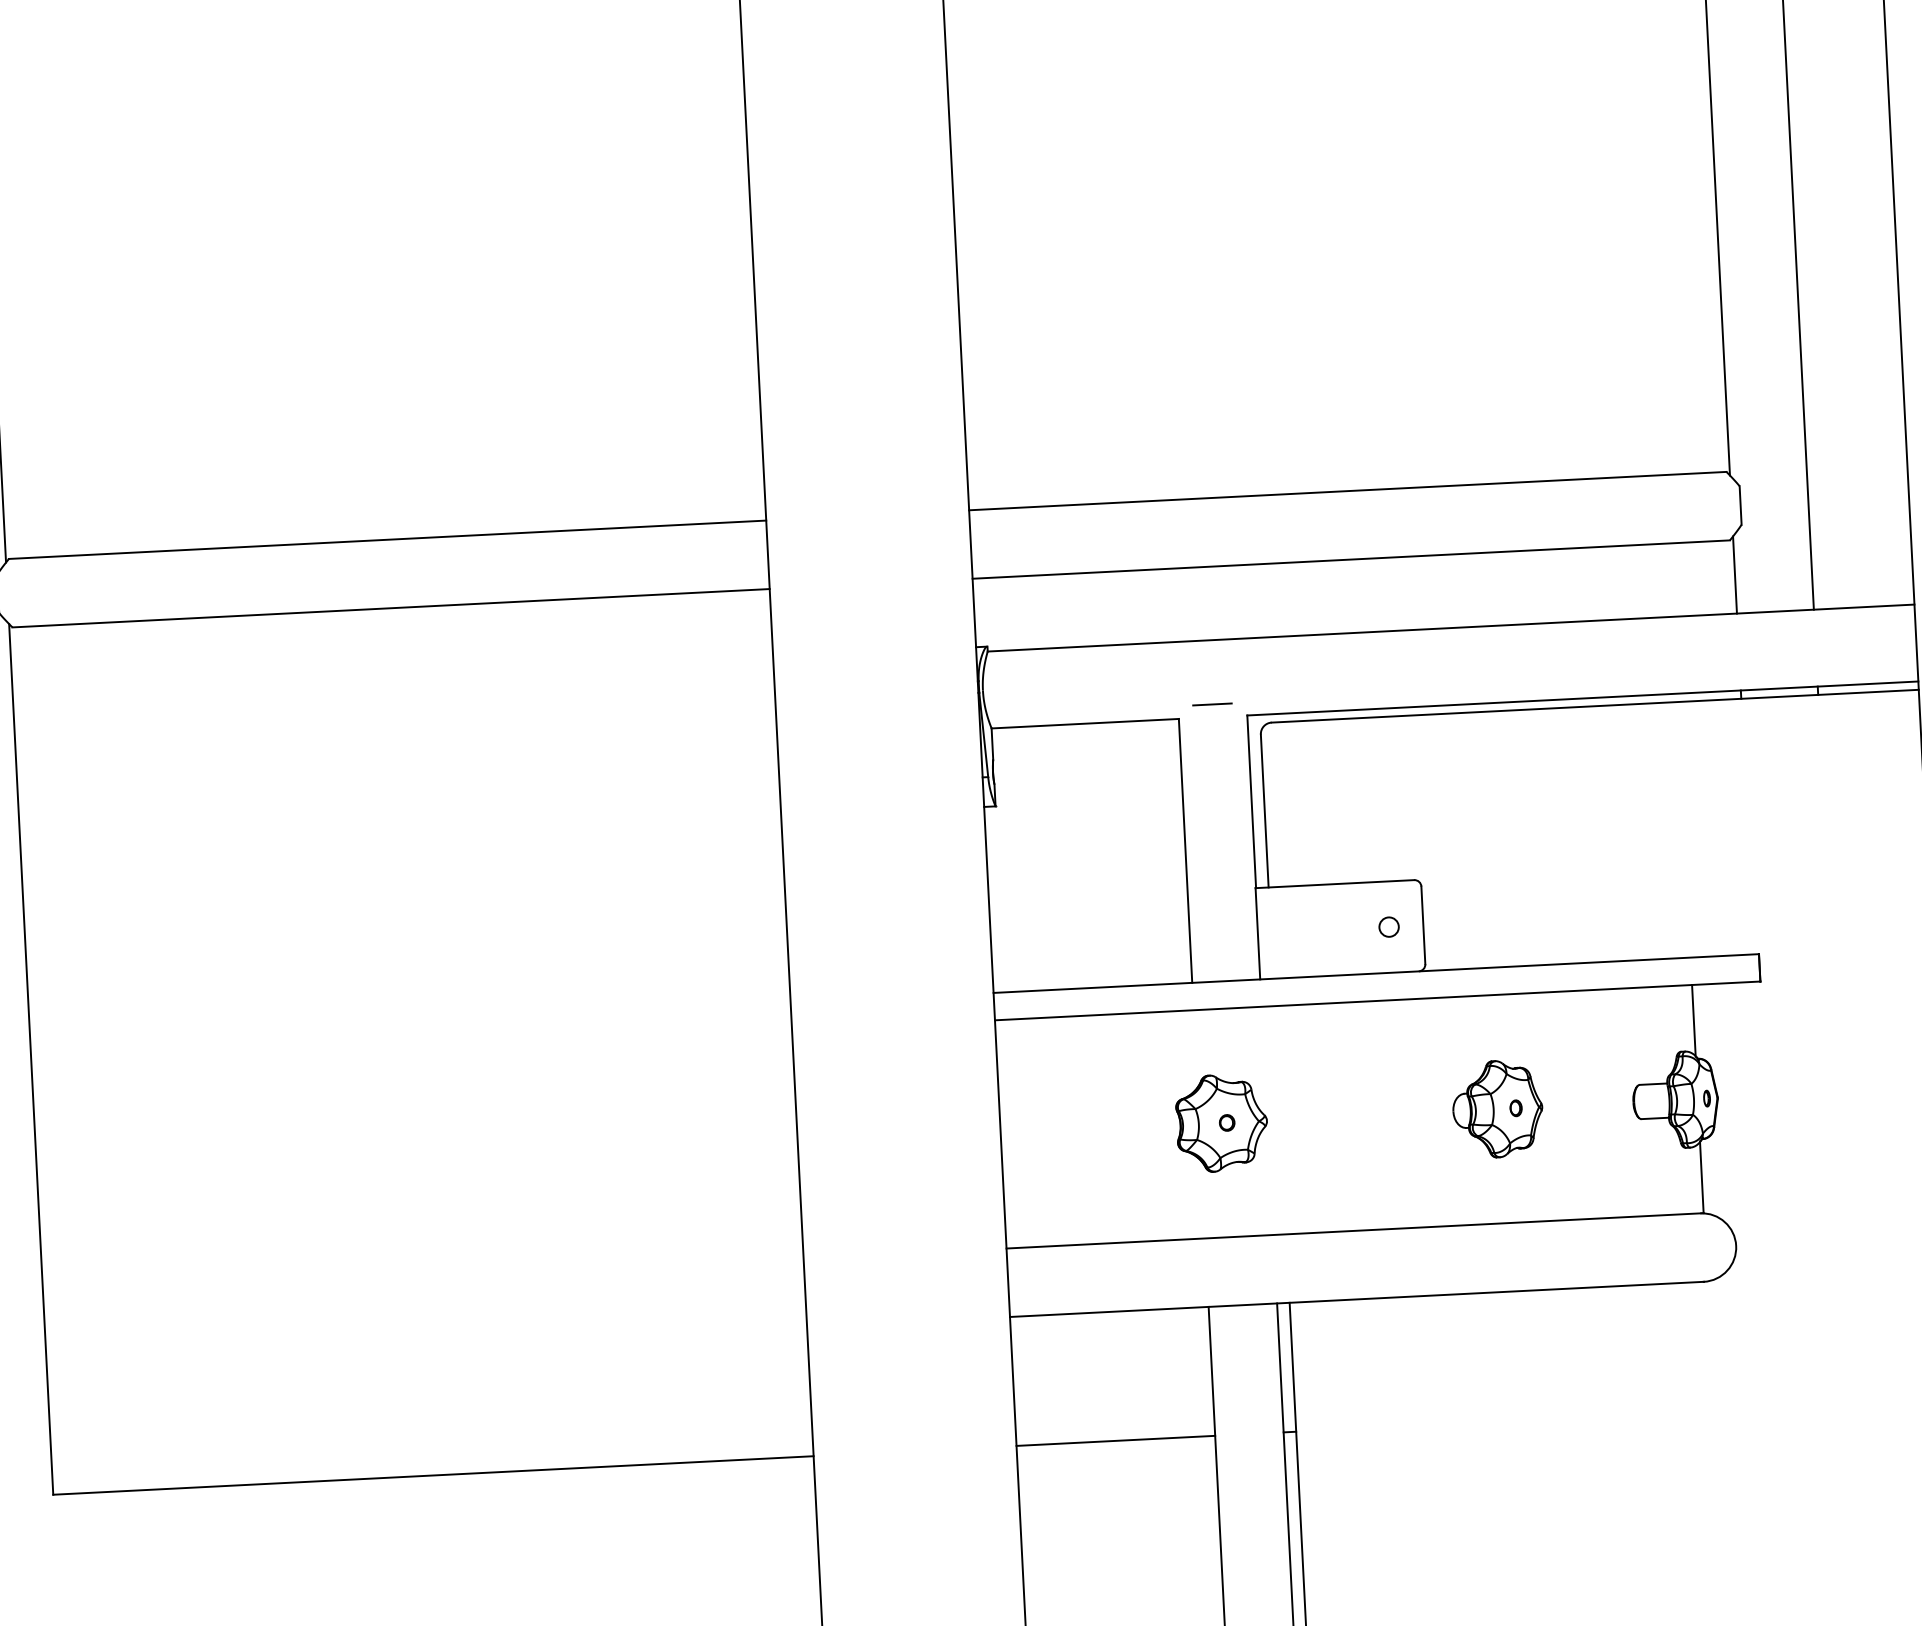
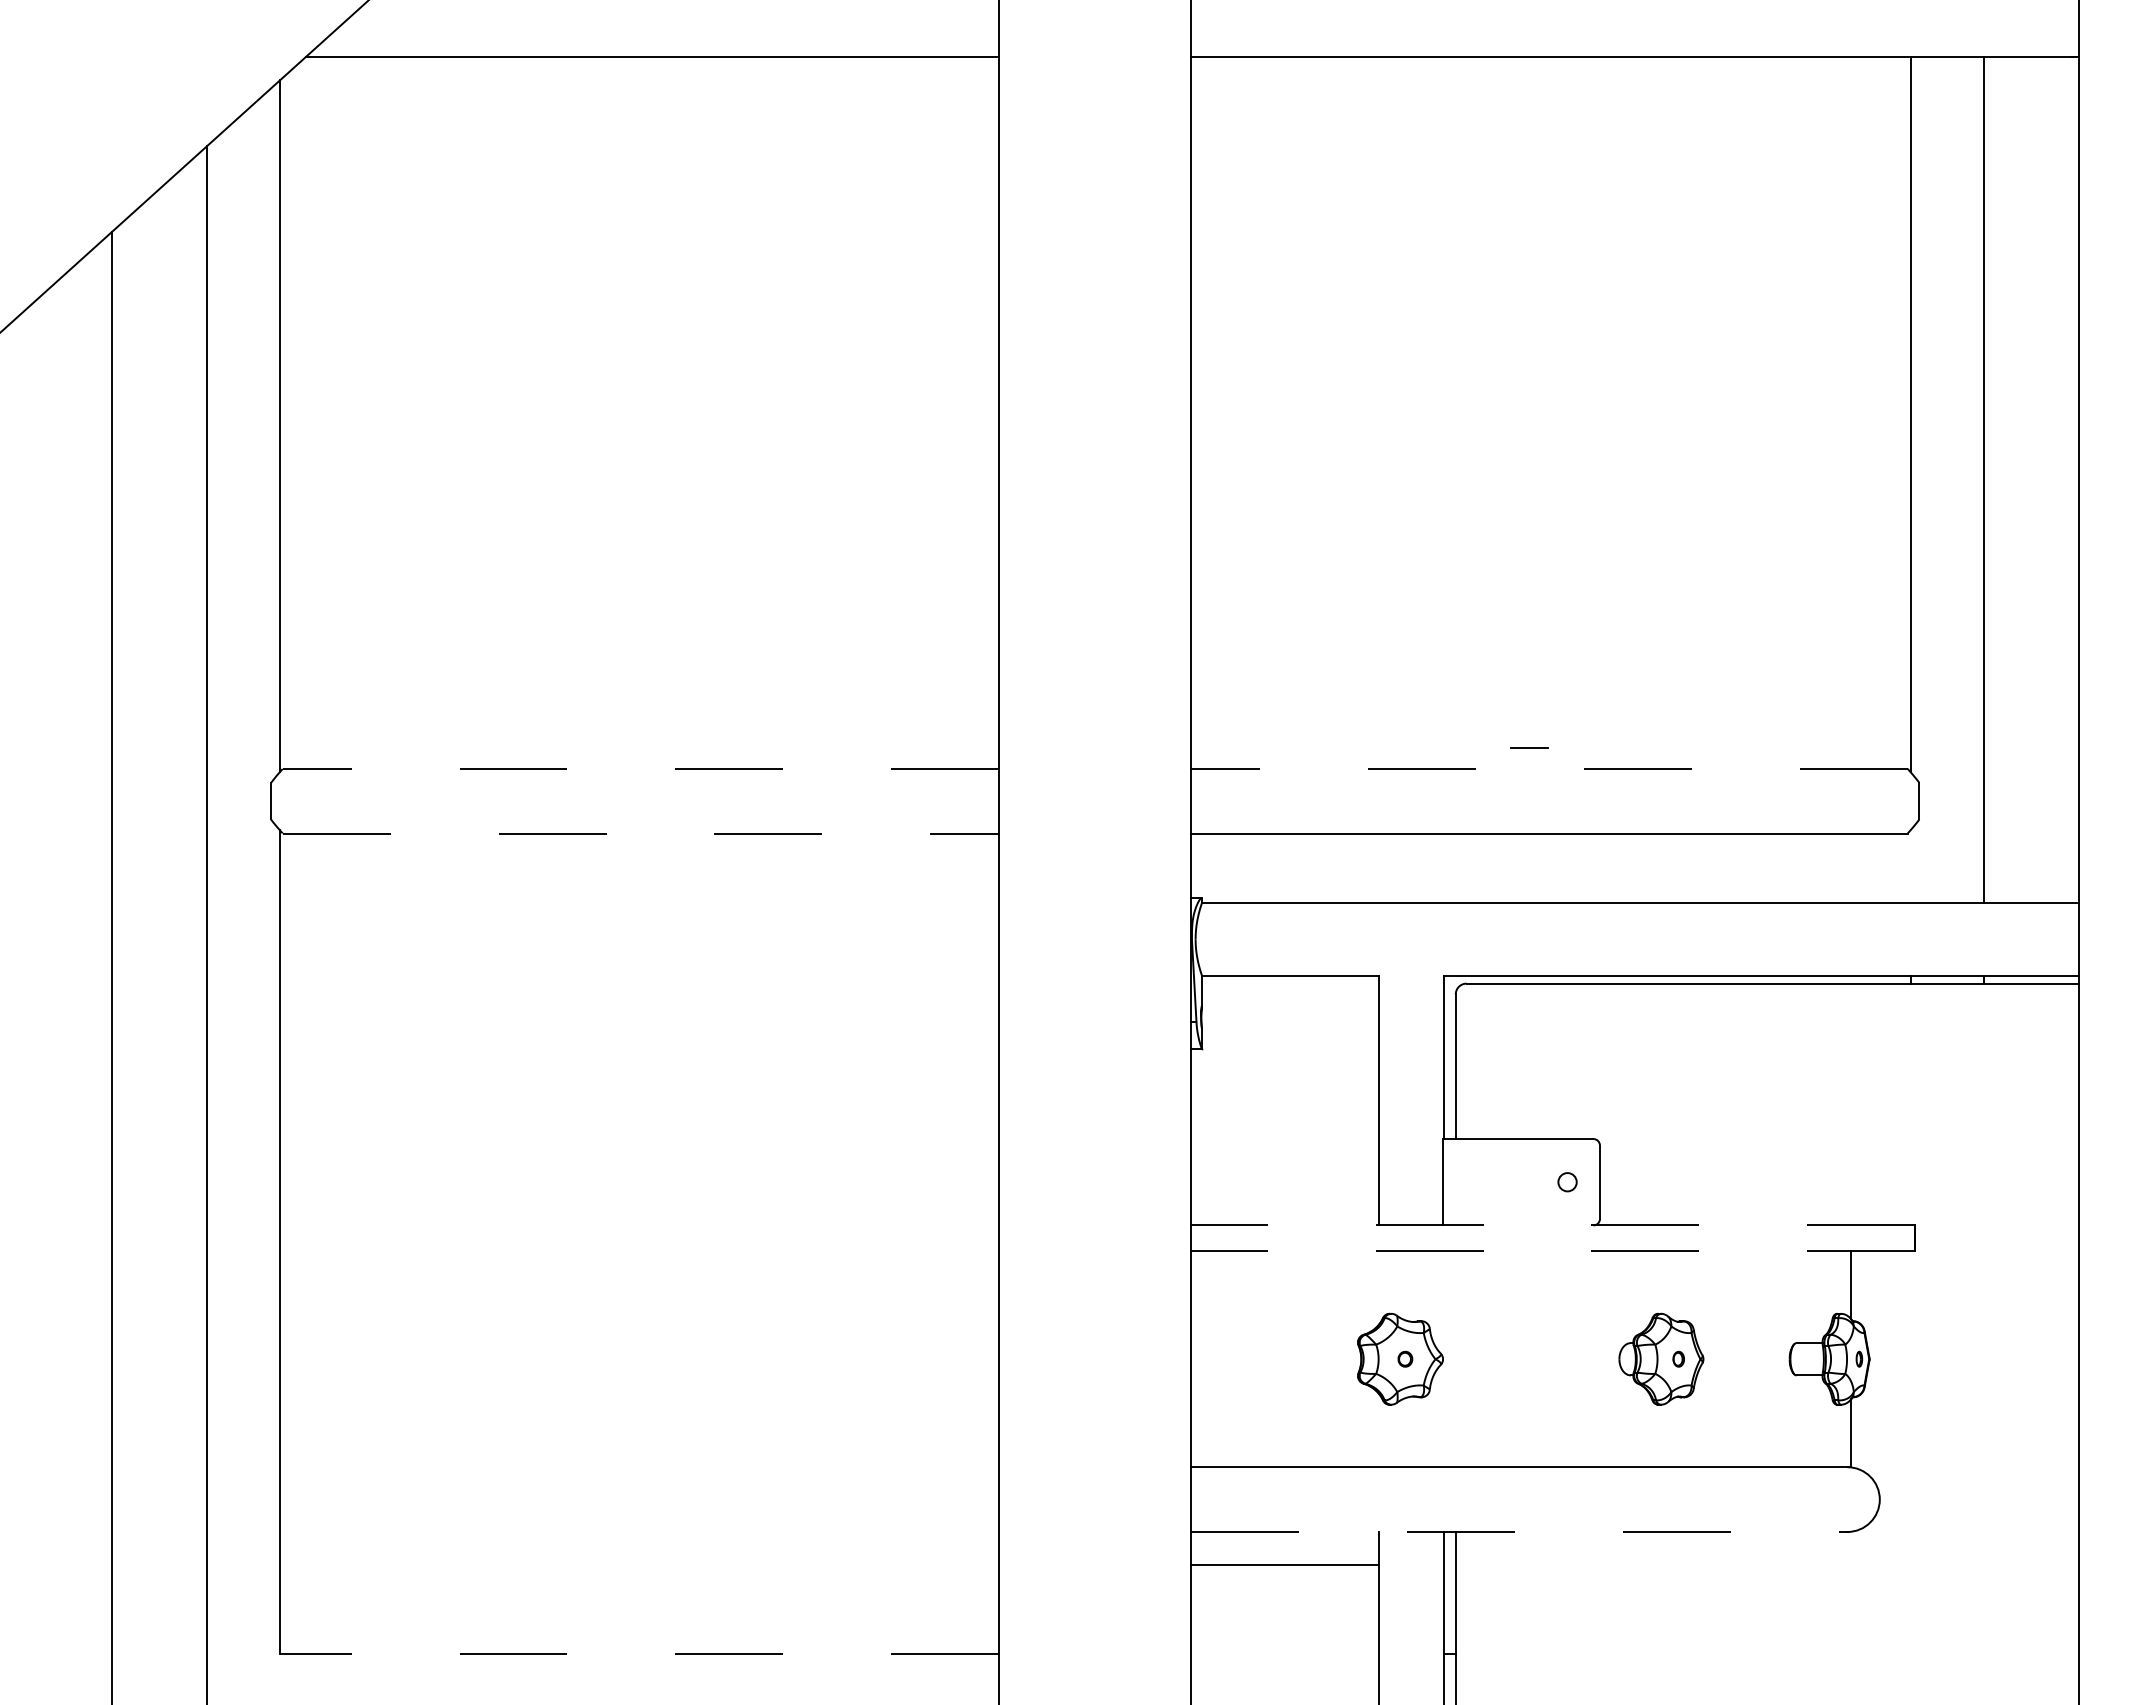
line: (1346, 490) -> (1548, 768), solid -> dashed
line: (387, 539) -> (640, 768), solid -> dashed
line: (1734, 575) -> (1910, 866), removed
line: (391, 608) -> (641, 833), solid -> dashed
line: (1212, 704) -> (1529, 747), moved
line: (1375, 973) -> (1552, 1225), solid -> dashed
line: (1376, 1001) -> (1552, 1251), solid -> dashed
line: (1357, 1298) -> (1519, 1531), solid -> dashed
line: (1116, 1440) -> (1285, 1564), moved
line: (433, 1474) -> (639, 1653), solid -> dashed

